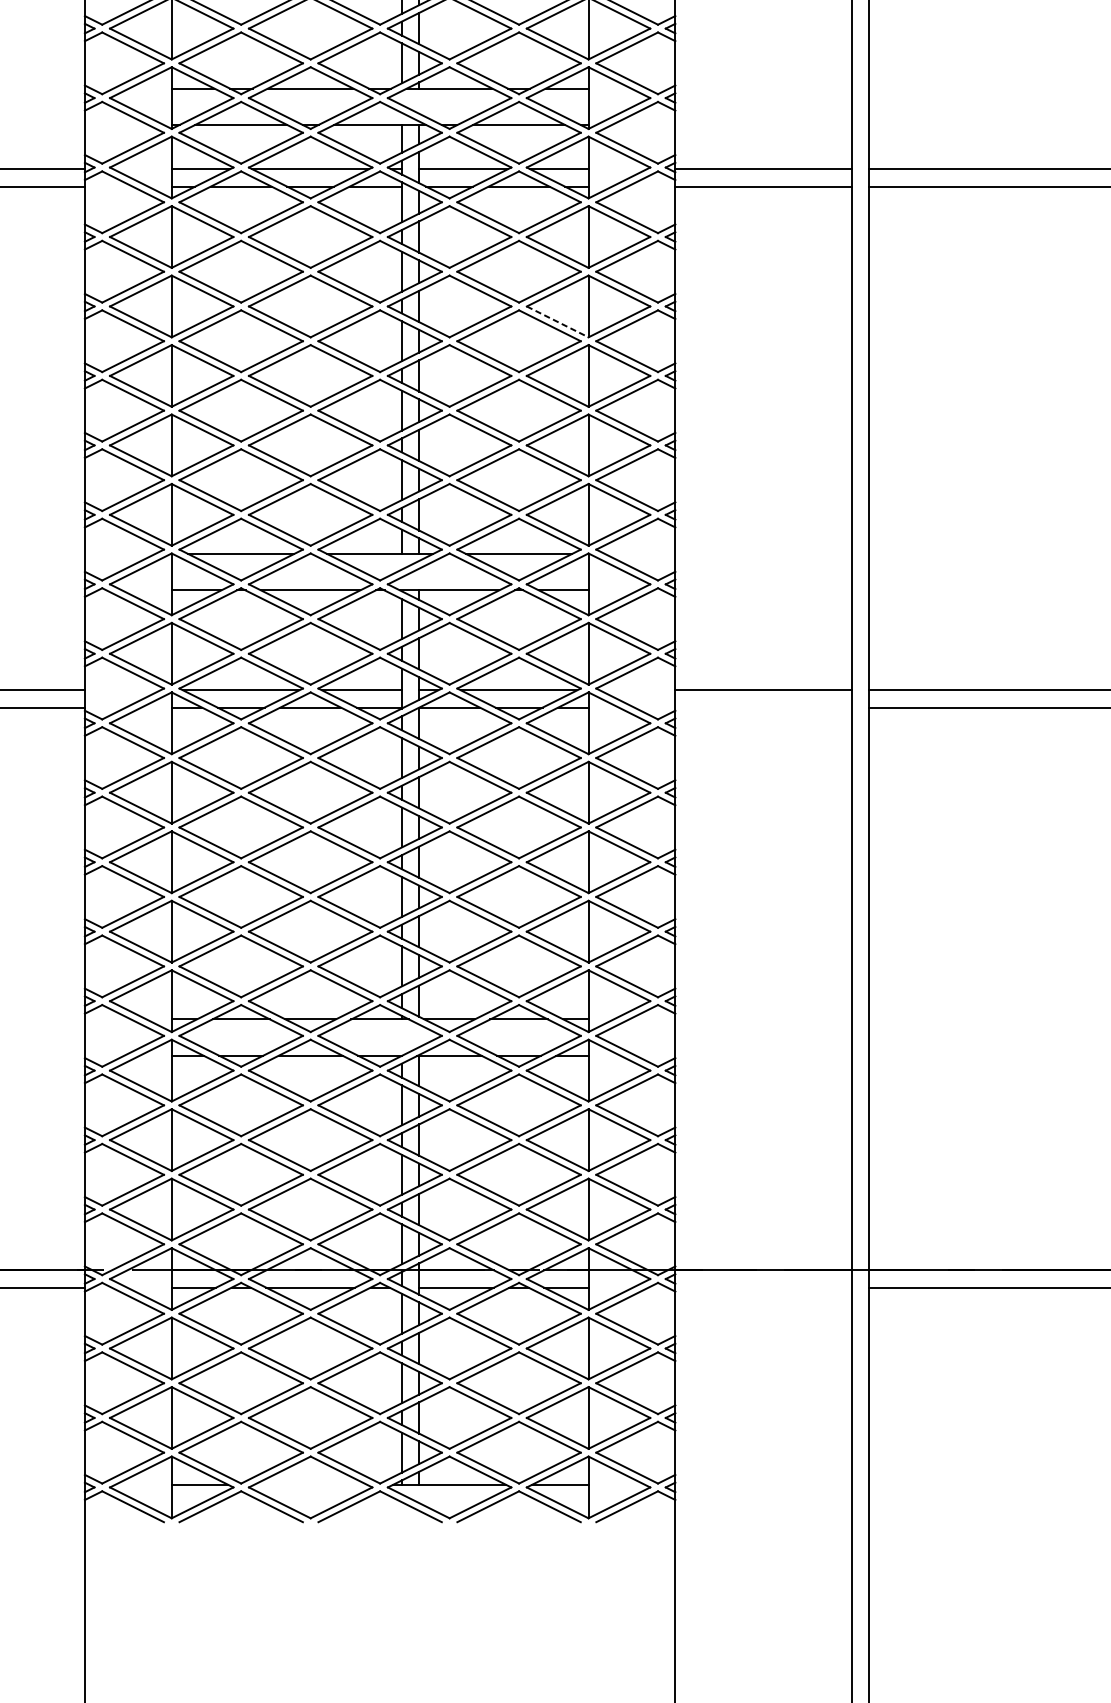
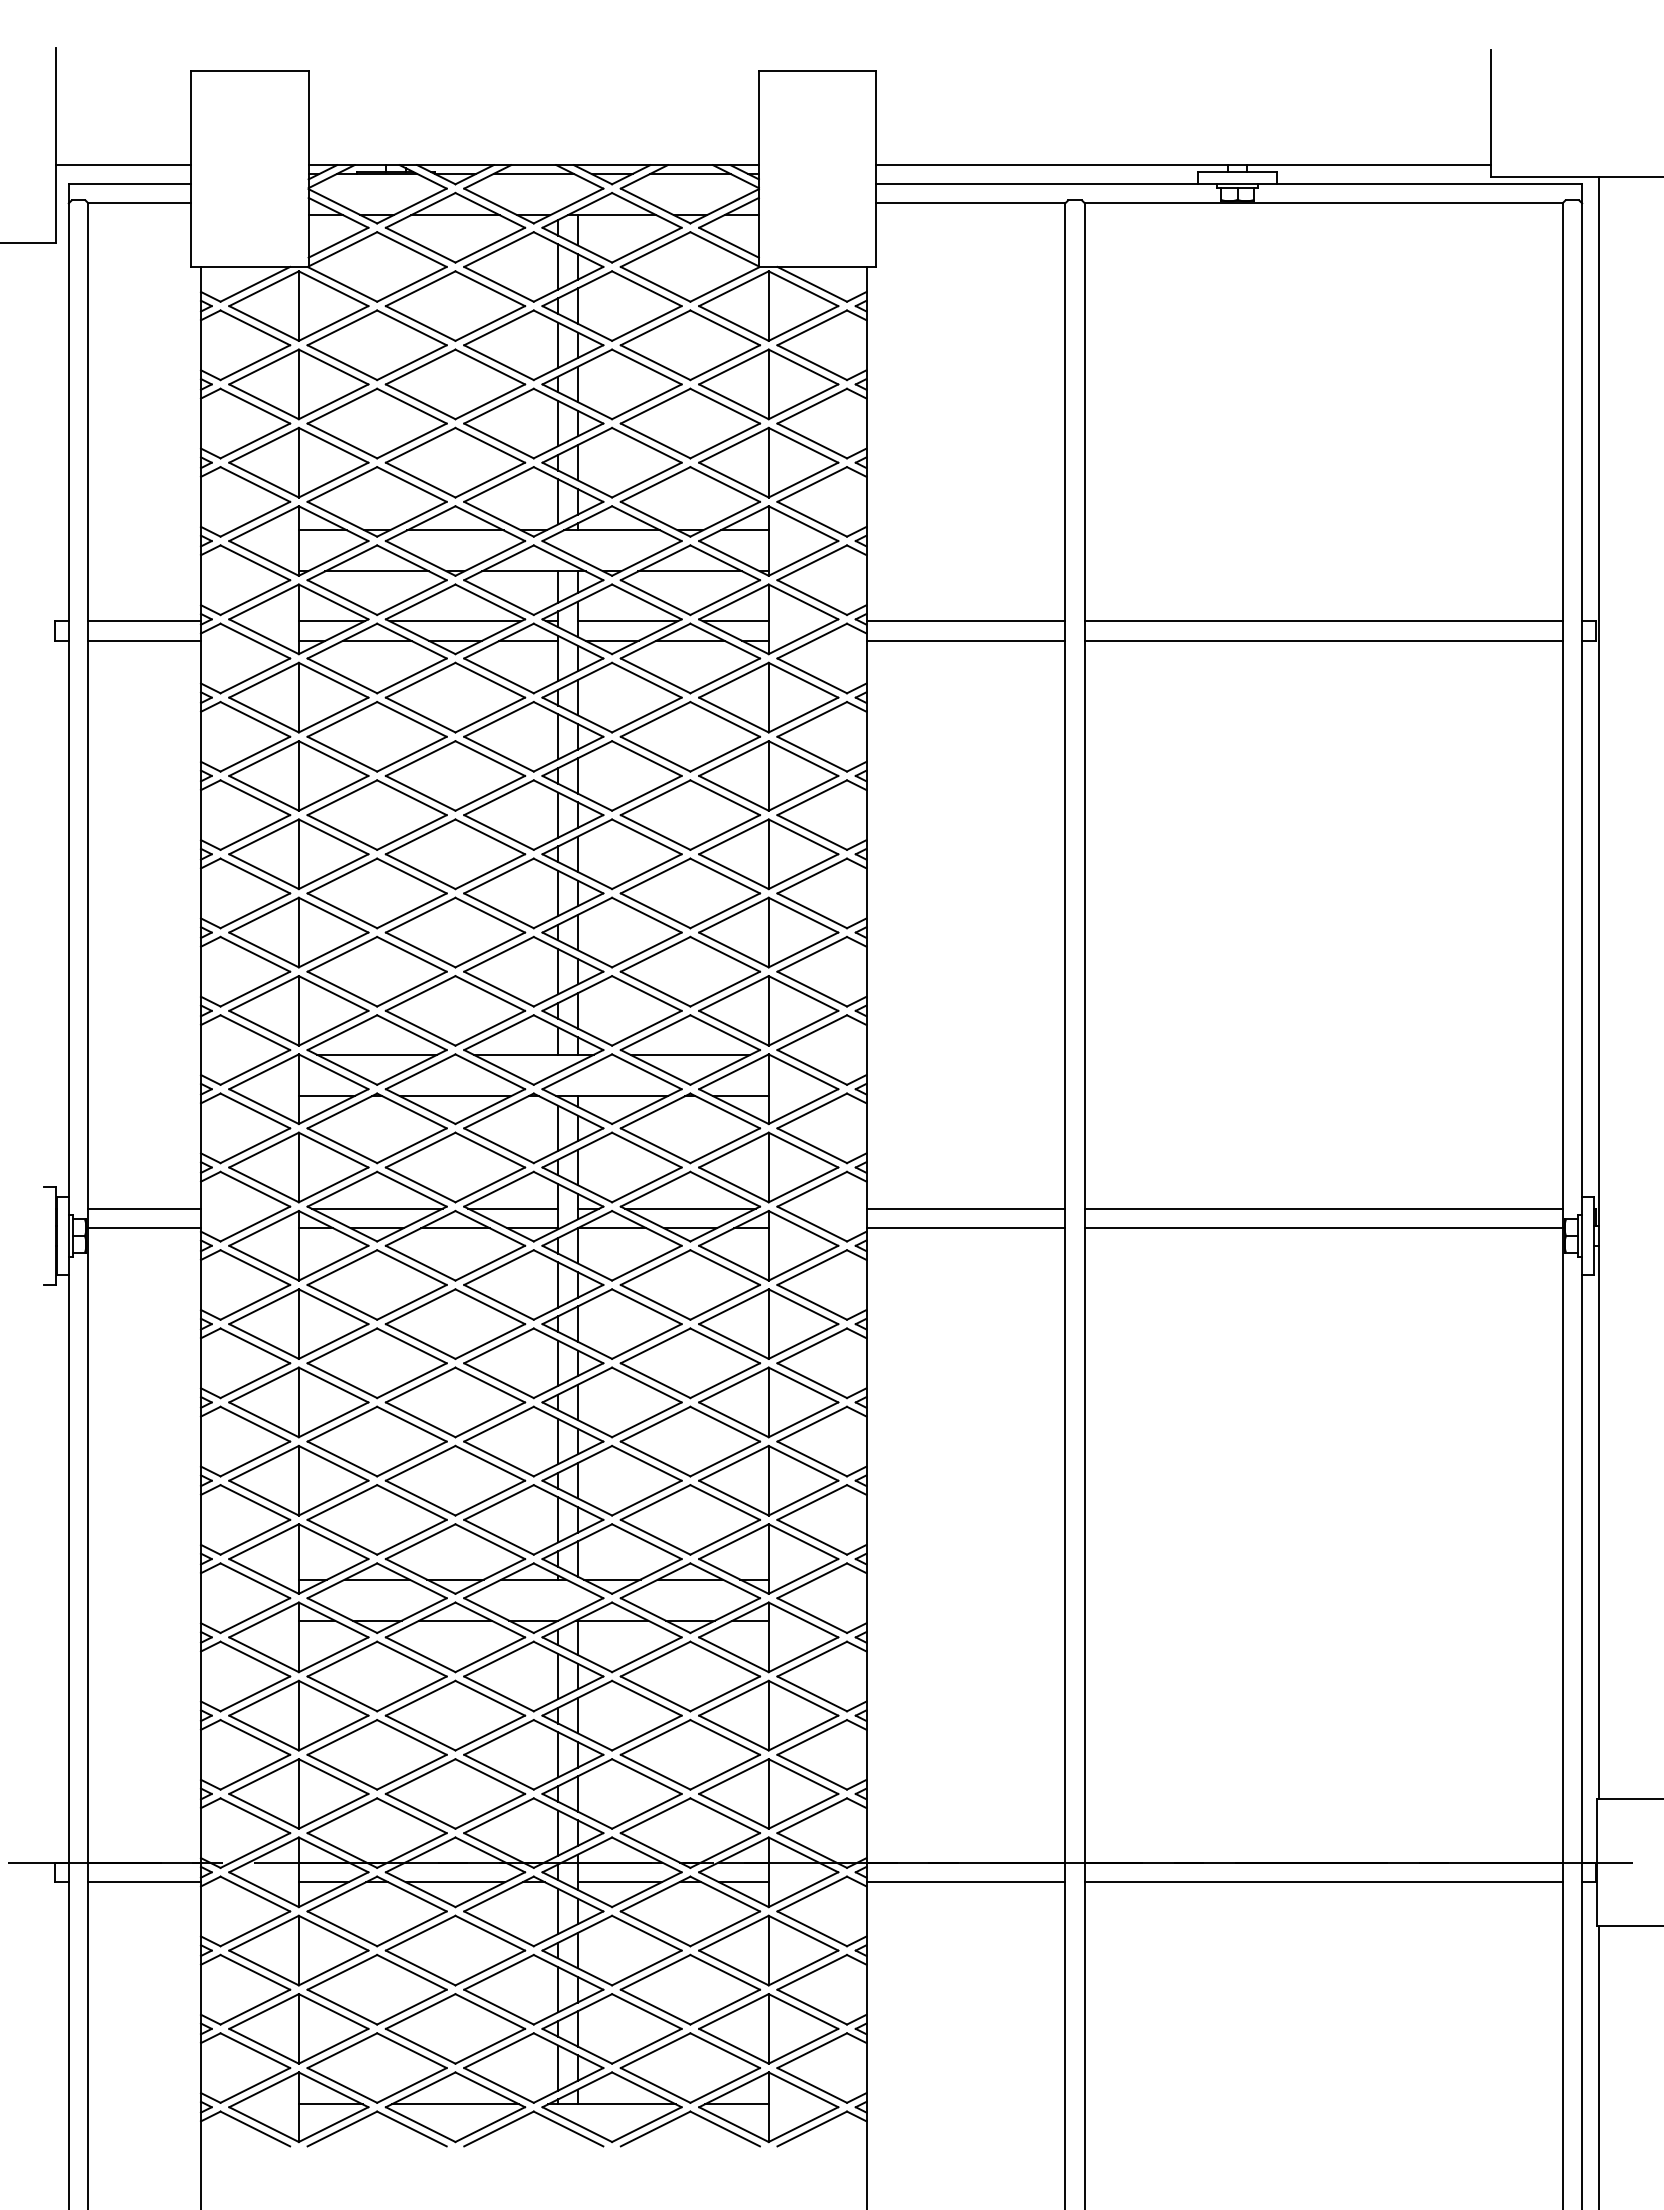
line: (557, 322) -> (733, 793), dashed -> solid
line: (763, 707) -> (965, 1228), added
line: (763, 1288) -> (965, 1882), added
line: (310, 1485) -> (455, 2104), added

